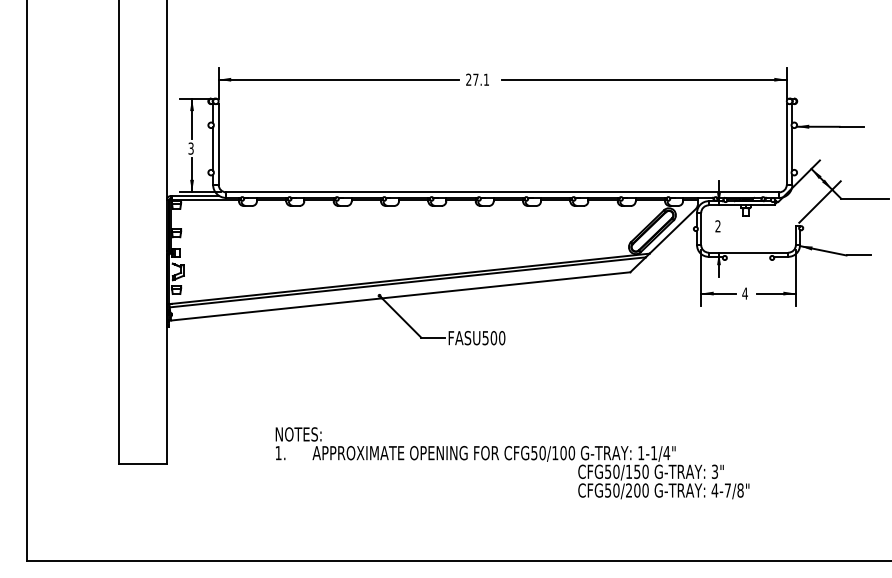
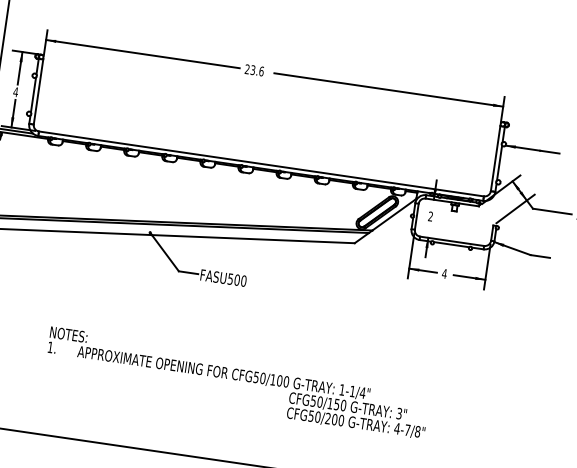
text: (481, 79) -> (257, 70), 27.1 -> 23.6
text: (190, 148) -> (15, 91), 3 -> 4
line: (748, 256) -> (451, 244), added

